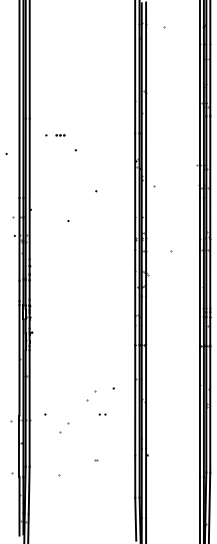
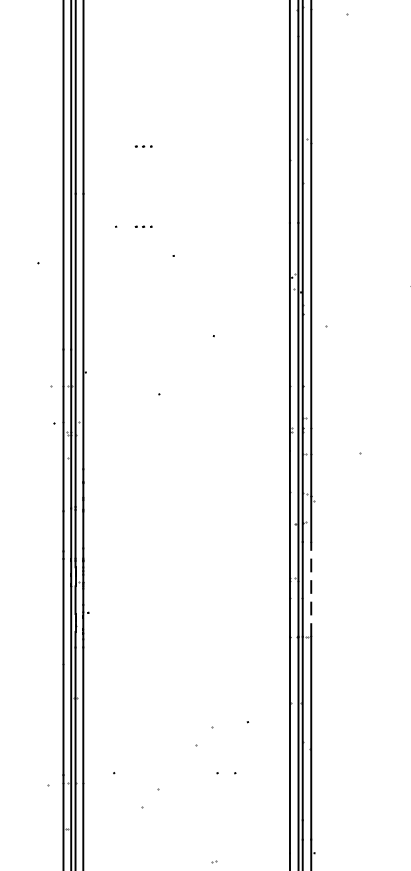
part: (60, 94) -> (143, 146), added
line: (146, 320) -> (312, 589), solid -> dashed
part: (102, 414) -> (225, 773), size x1.6

